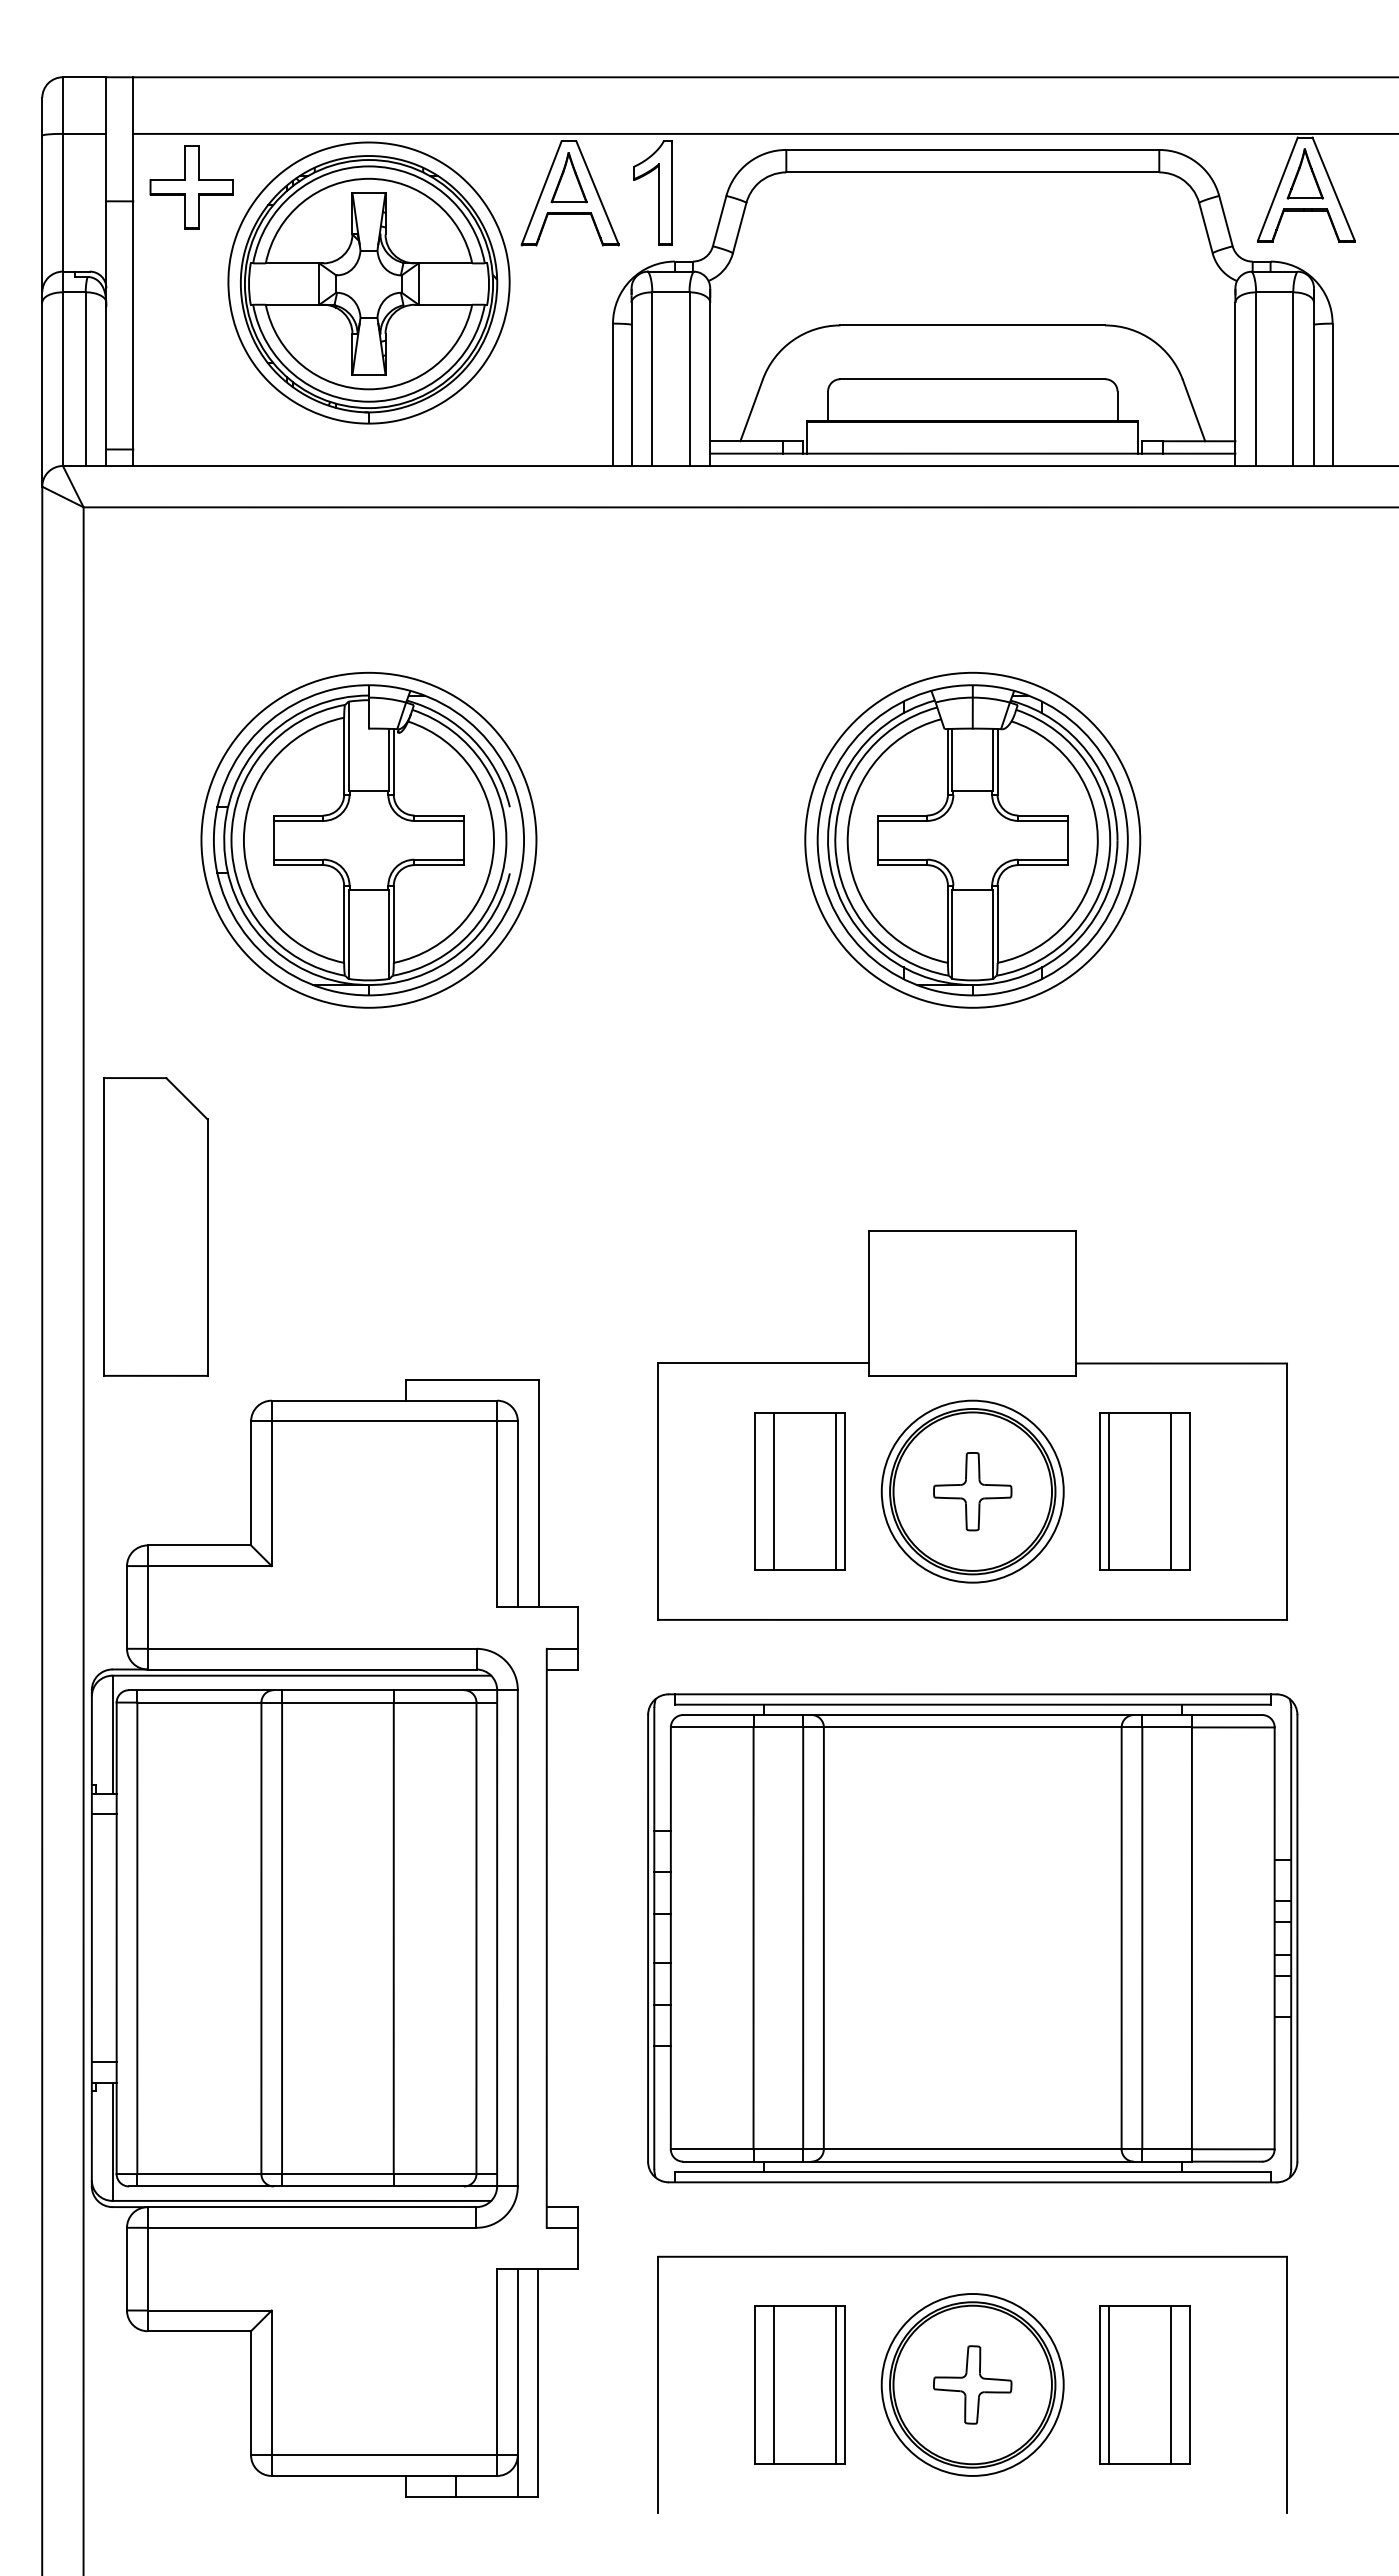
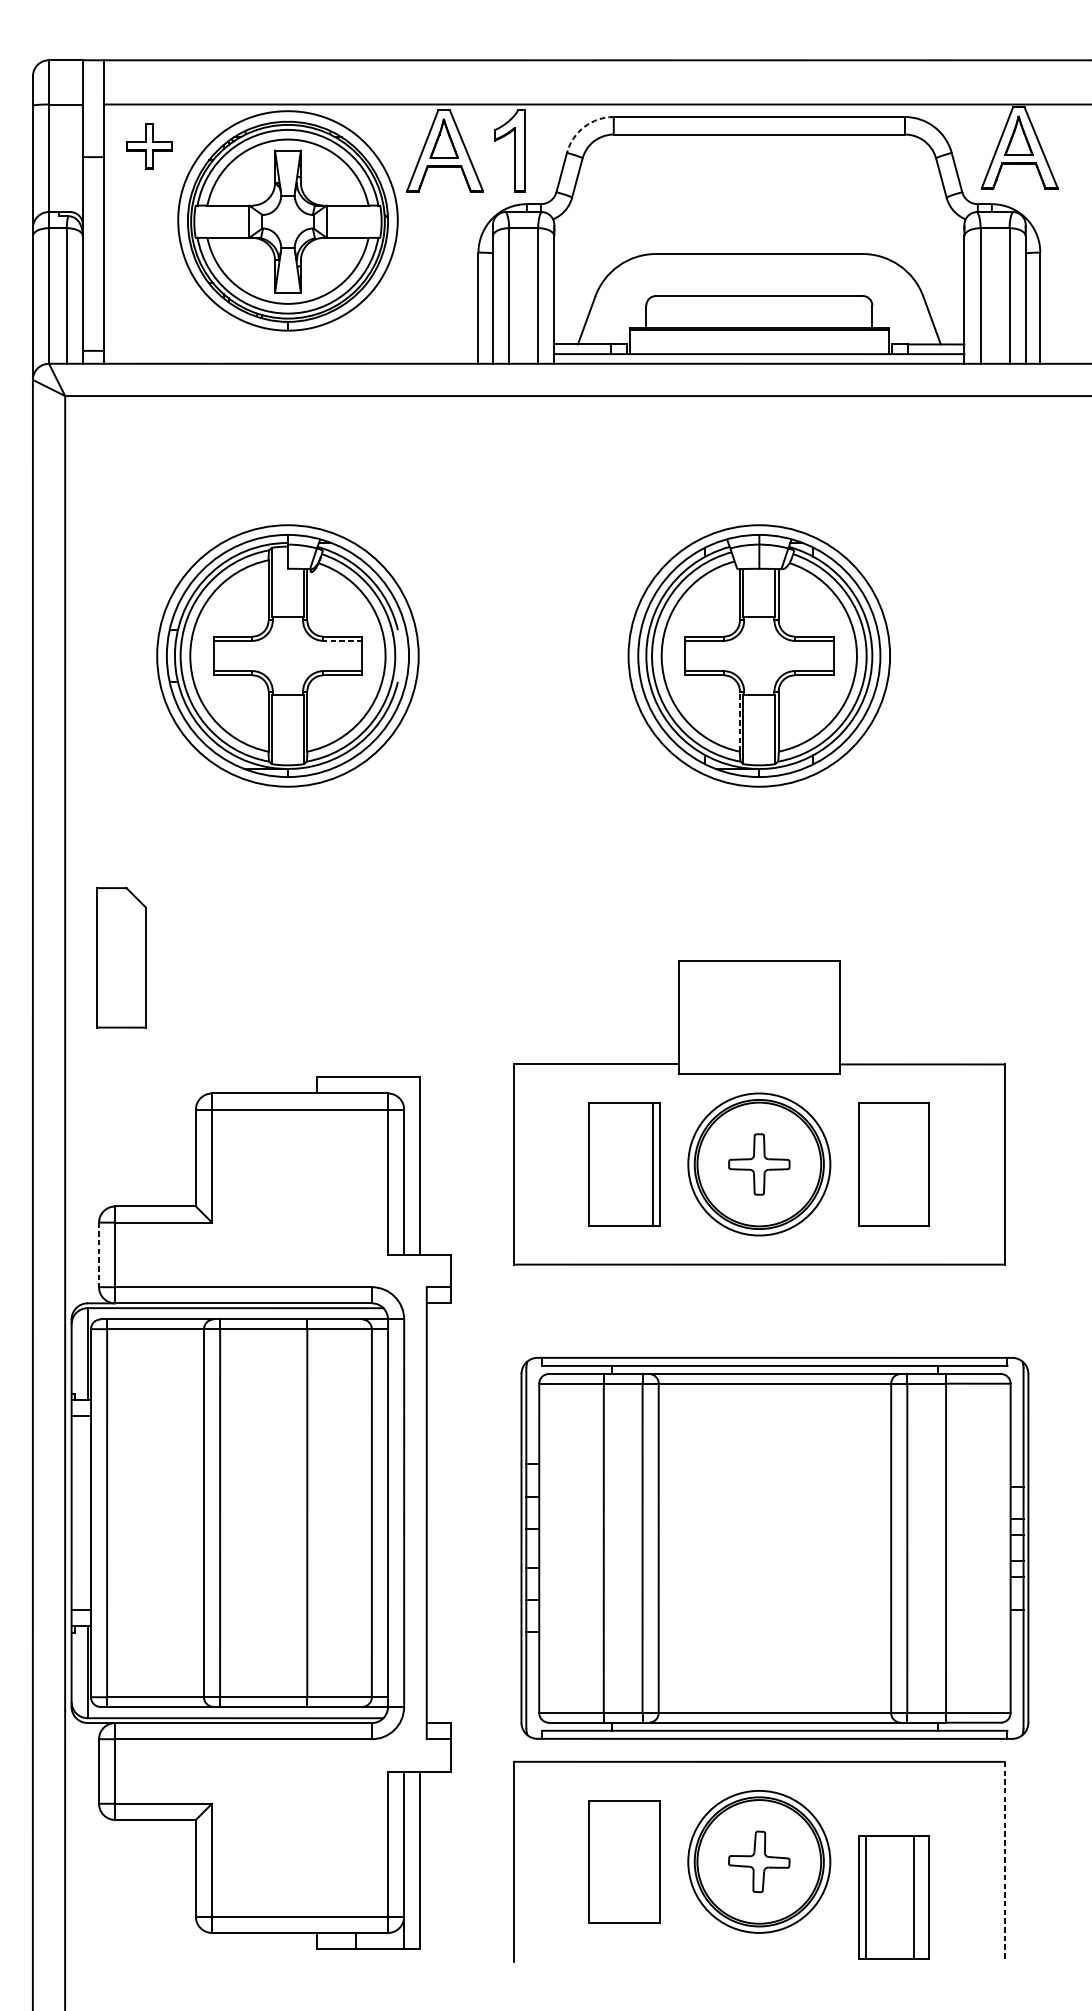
arc: (748, 162) -> (584, 126), solid -> dashed
part: (191, 187) -> (149, 146), size x0.7
line: (439, 820) -> (343, 640), solid -> dashed
line: (947, 924) -> (739, 721), solid -> dashed
part: (155, 1226) -> (121, 957), size x0.6
line: (774, 1491) -> (604, 1164), removed
line: (1109, 1491) -> (866, 1164), removed
line: (1171, 1491) -> (914, 1164), removed
line: (127, 1607) -> (99, 1254), solid -> dashed
part: (972, 1938) -> (774, 1548), moved
line: (774, 2384) -> (604, 1861), removed
line: (836, 2384) -> (652, 1861), removed
part: (1144, 2384) -> (893, 1897), moved
line: (1287, 2385) -> (1005, 1862), solid -> dashed

